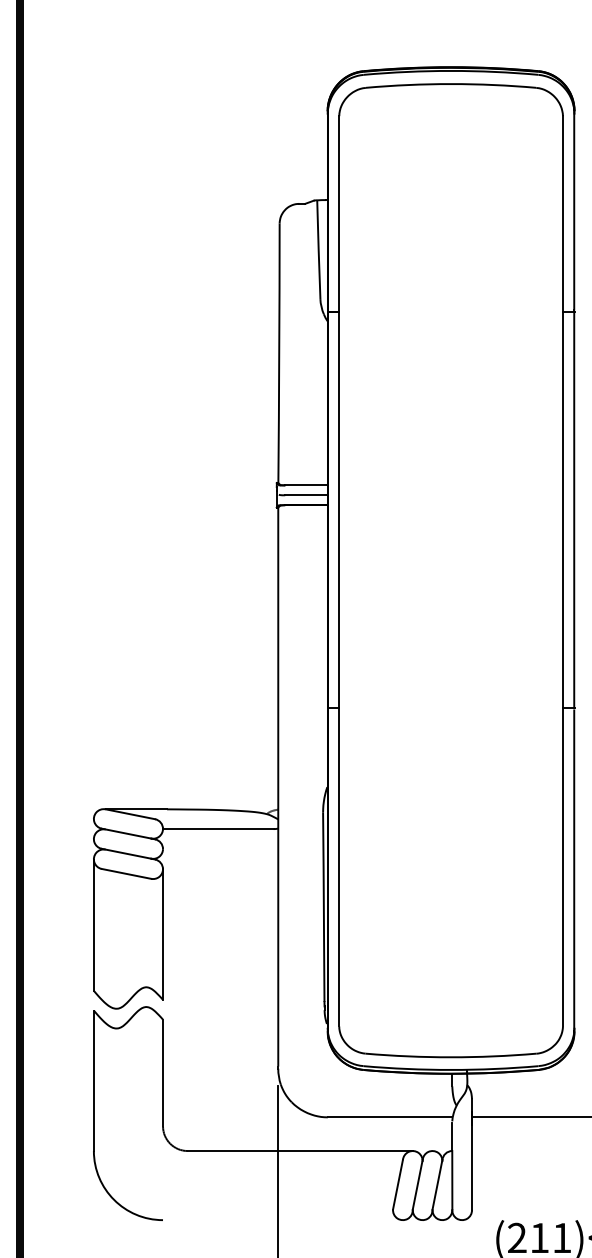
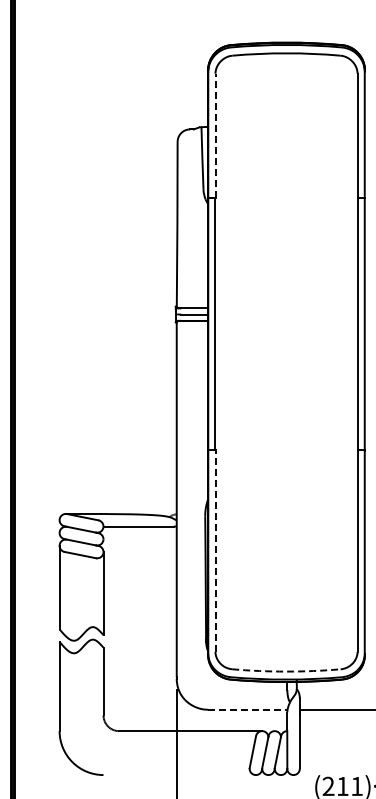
line: (339, 213) -> (215, 135), solid -> dashed
line: (339, 866) -> (215, 550), solid -> dashed
arc: (451, 1057) -> (286, 671), solid -> dashed
line: (389, 1116) -> (247, 709), solid -> dashed

